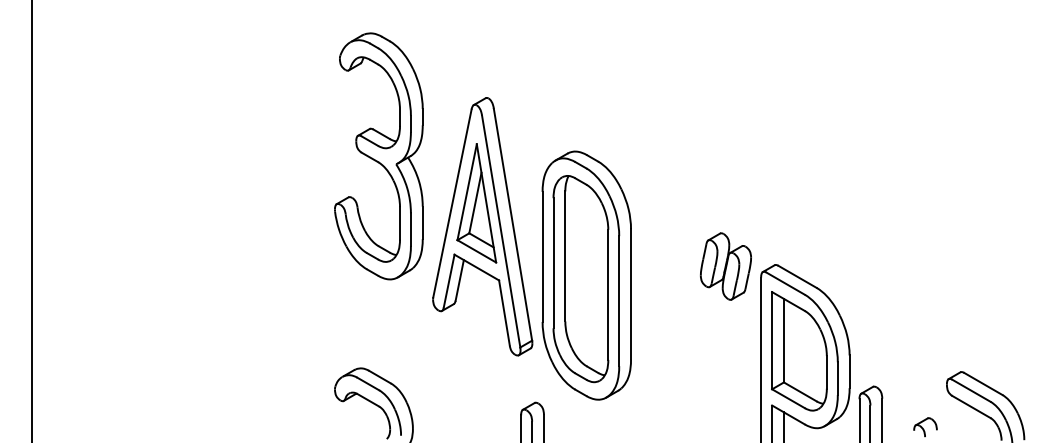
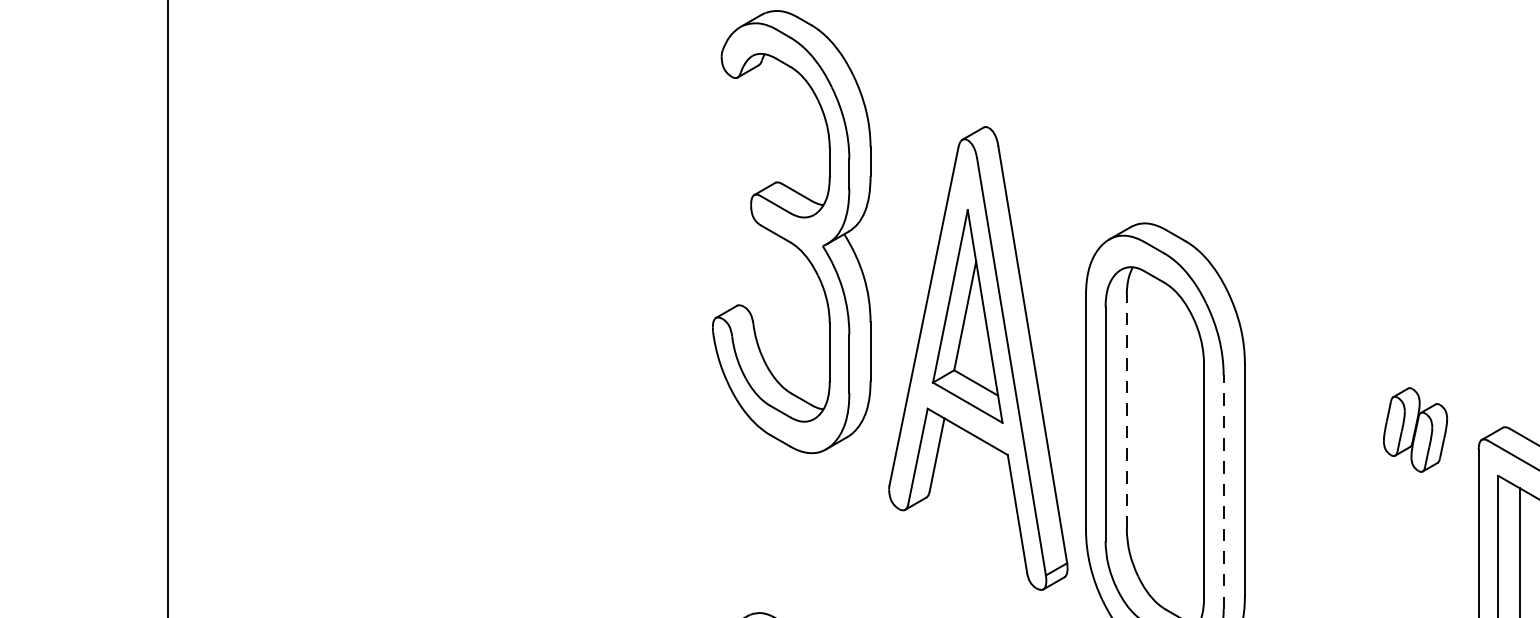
line: (565, 255) -> (1127, 410), solid -> dashed
part: (725, 266) -> (1414, 429), size x0.7
line: (619, 300) -> (1224, 491), solid -> dashed

